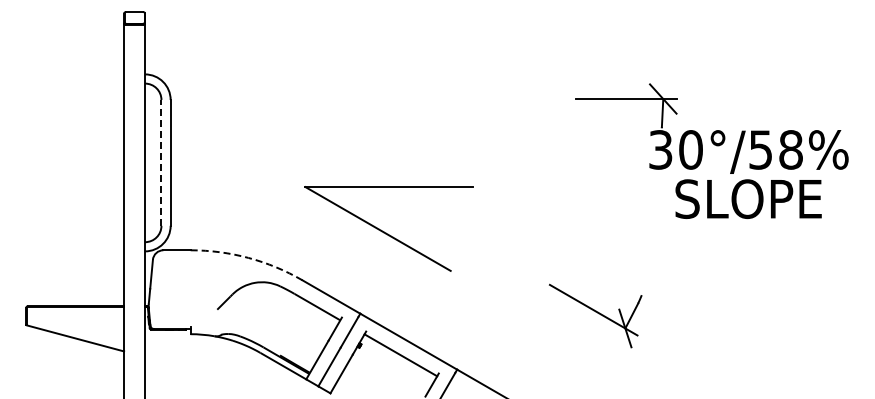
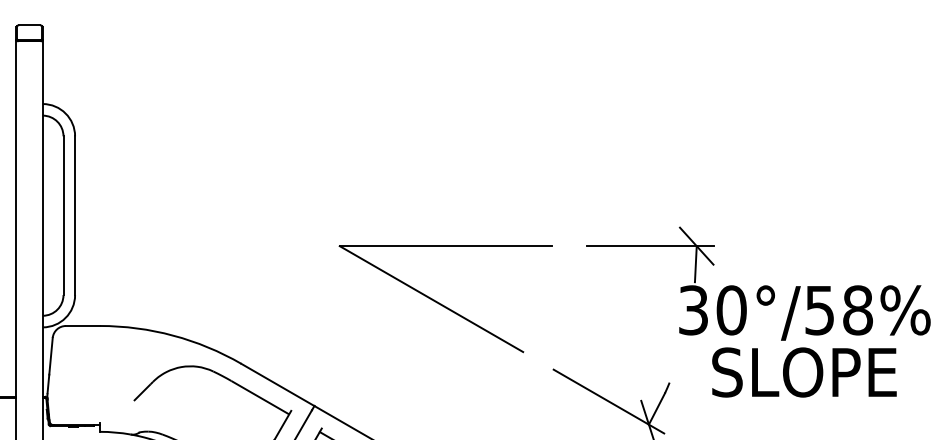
part: (711, 150) -> (757, 311), moved
line: (161, 162) -> (63, 215), dashed -> solid
part: (388, 228) -> (444, 298), moved
arc: (248, 257) -> (173, 335), dashed -> solid

